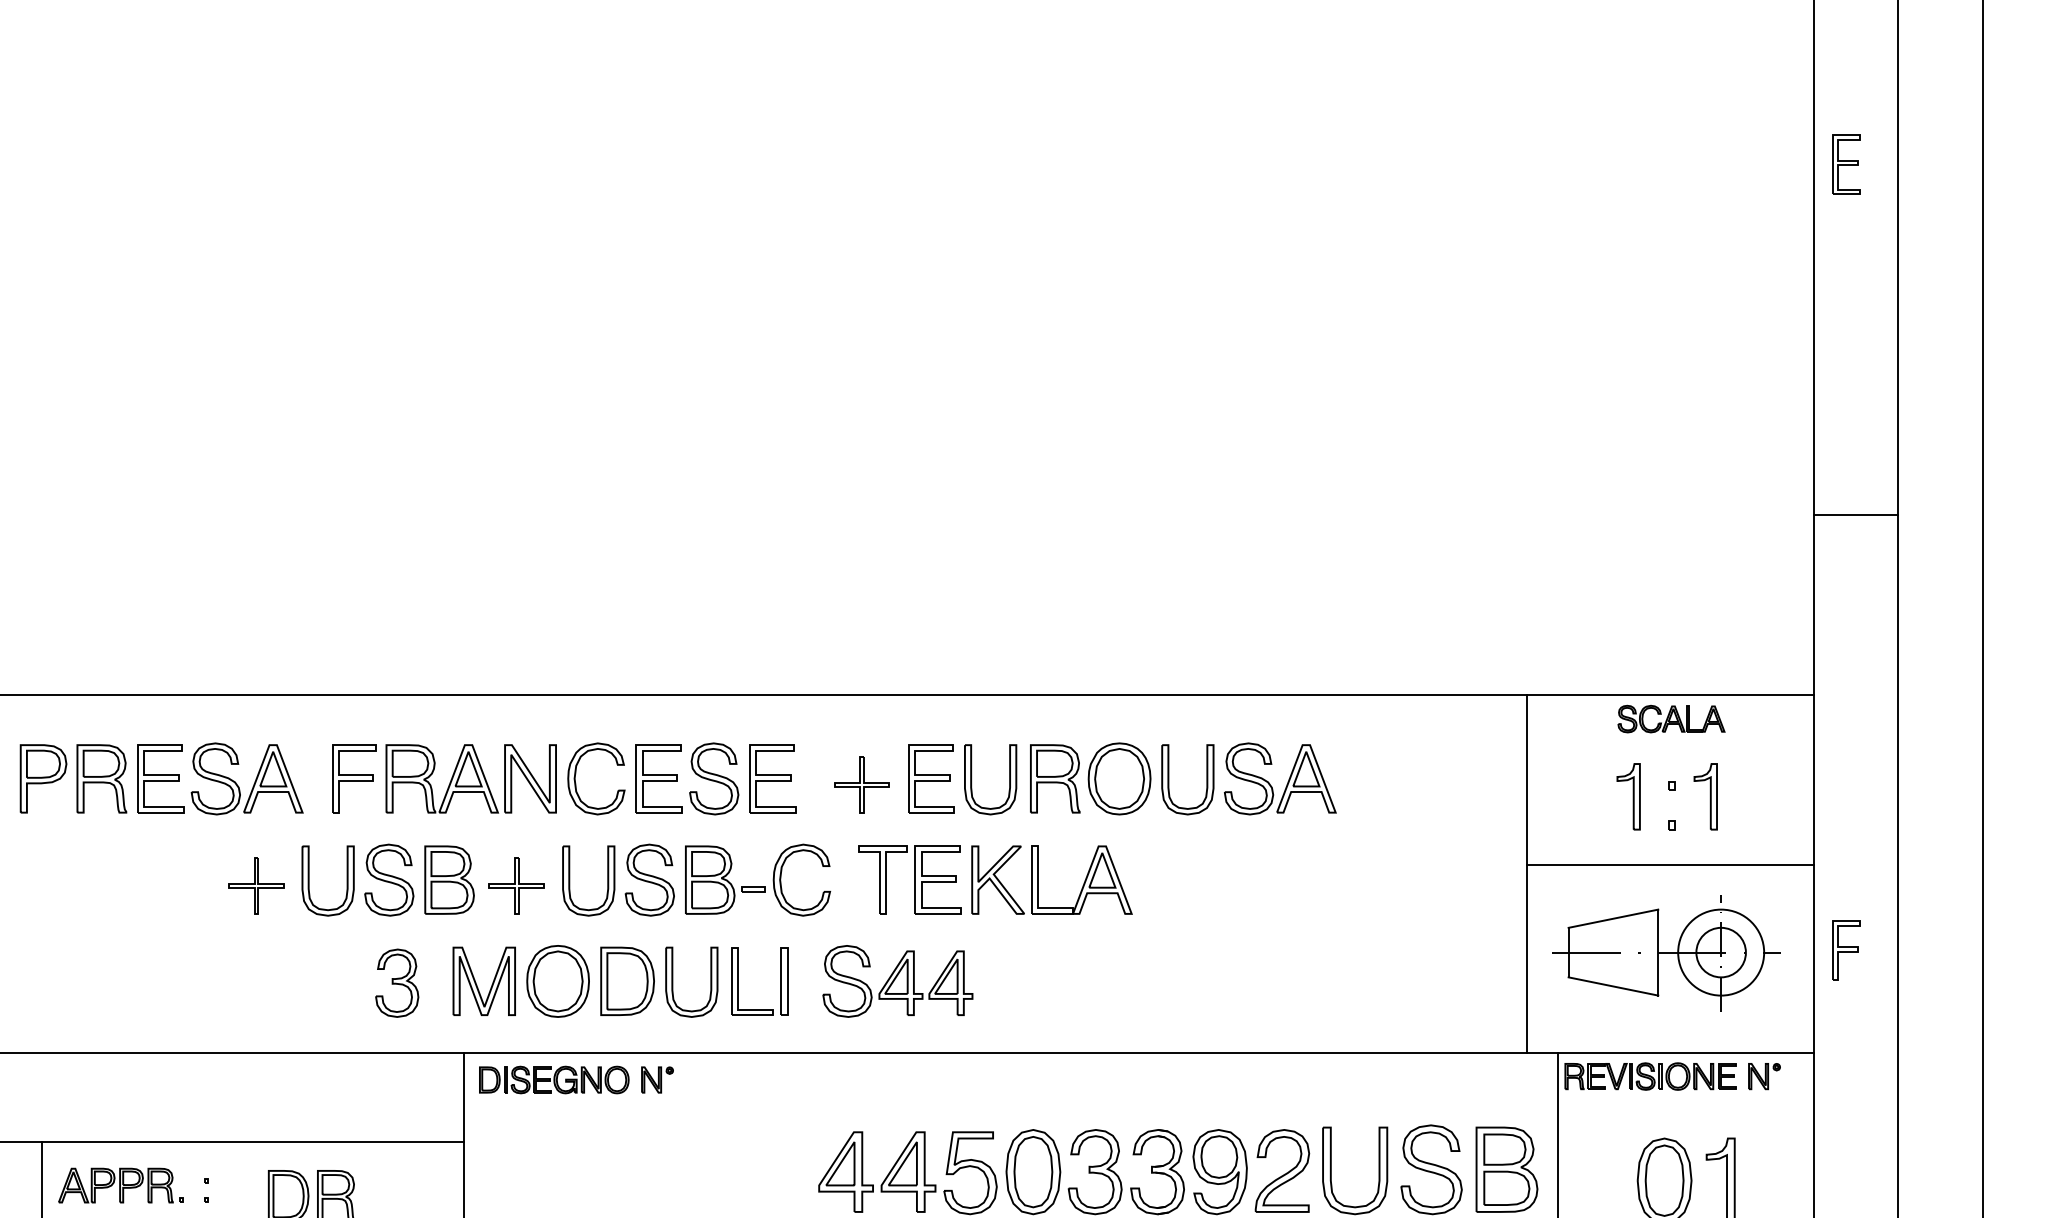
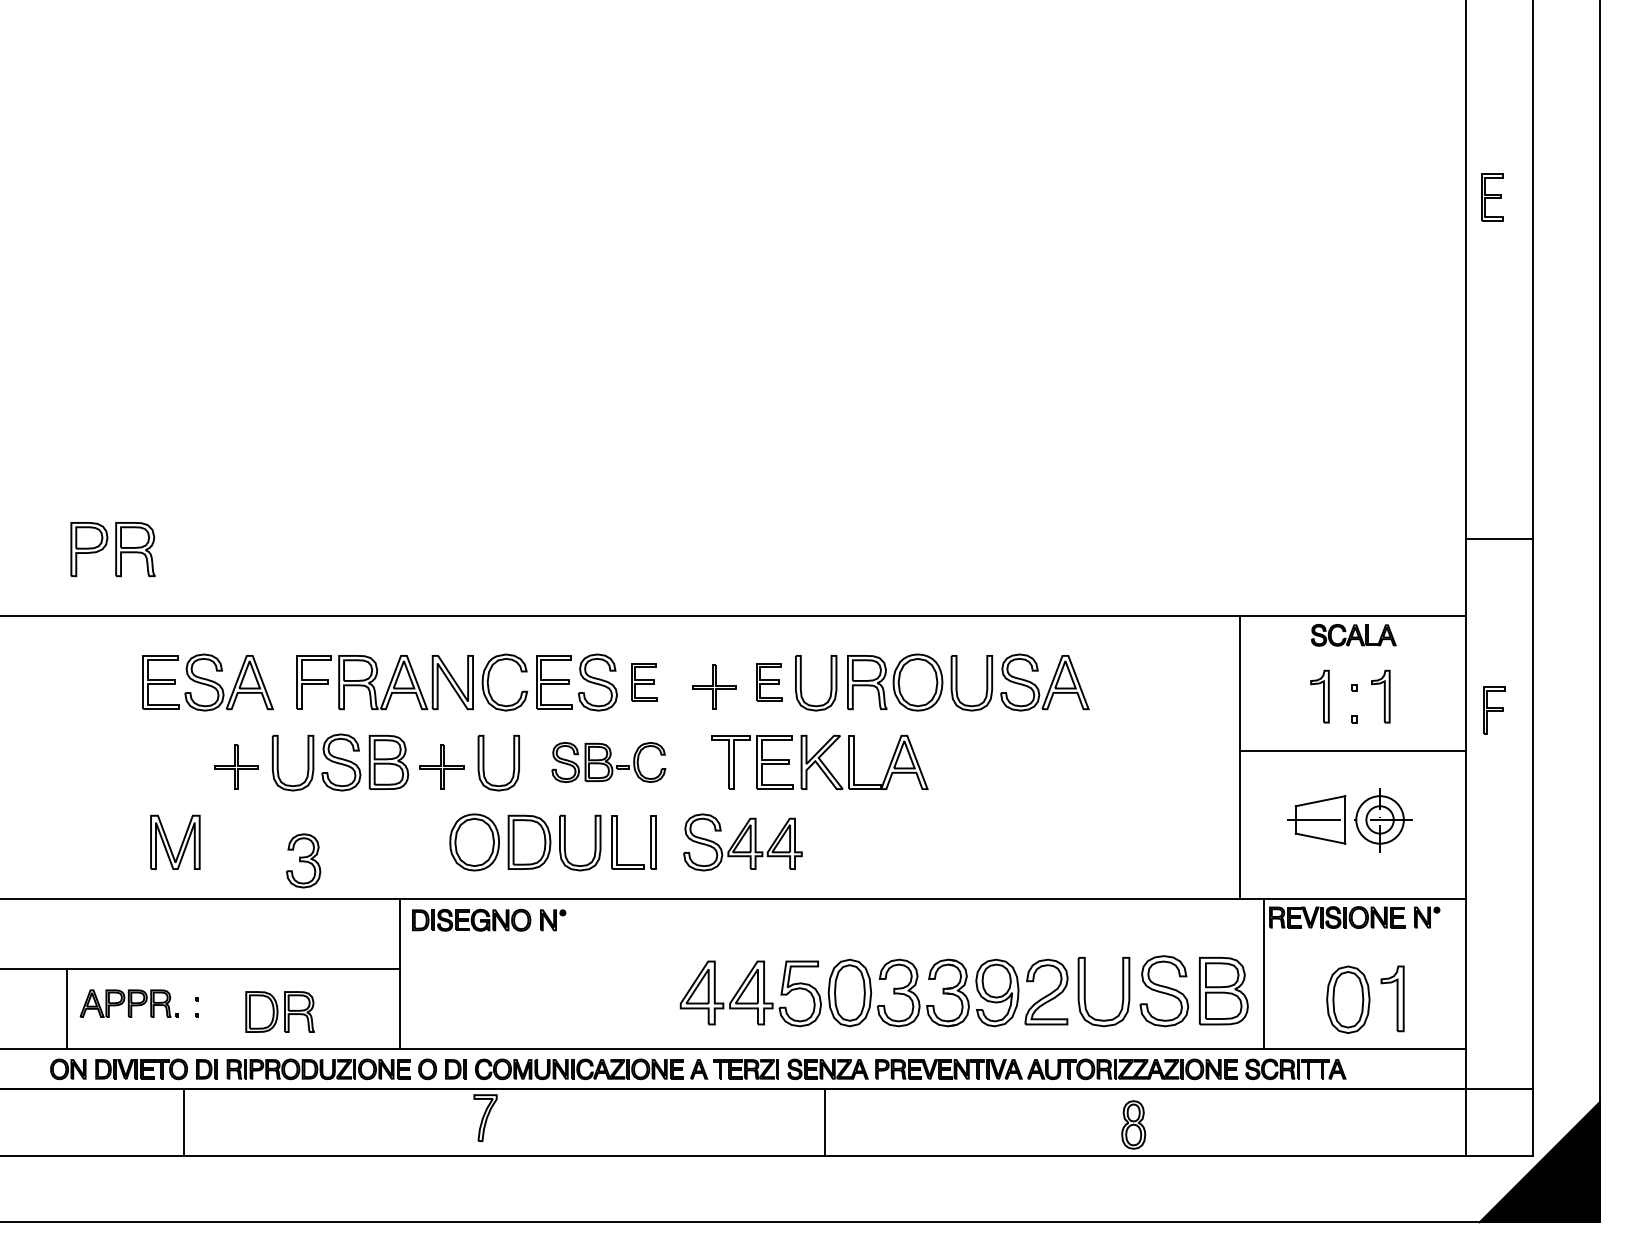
line: (1856, 515) -> (1499, 539), moved
part: (72, 778) -> (112, 549), moved
part: (771, 778) -> (643, 682), size x0.7
part: (930, 778) -> (768, 682), size x0.7
part: (727, 880) -> (608, 762), size x0.7
part: (1847, 951) -> (1494, 710), moved
part: (1666, 953) -> (1349, 820), size x0.7
part: (397, 982) -> (303, 860), moved
part: (476, 982) -> (169, 843), moved

